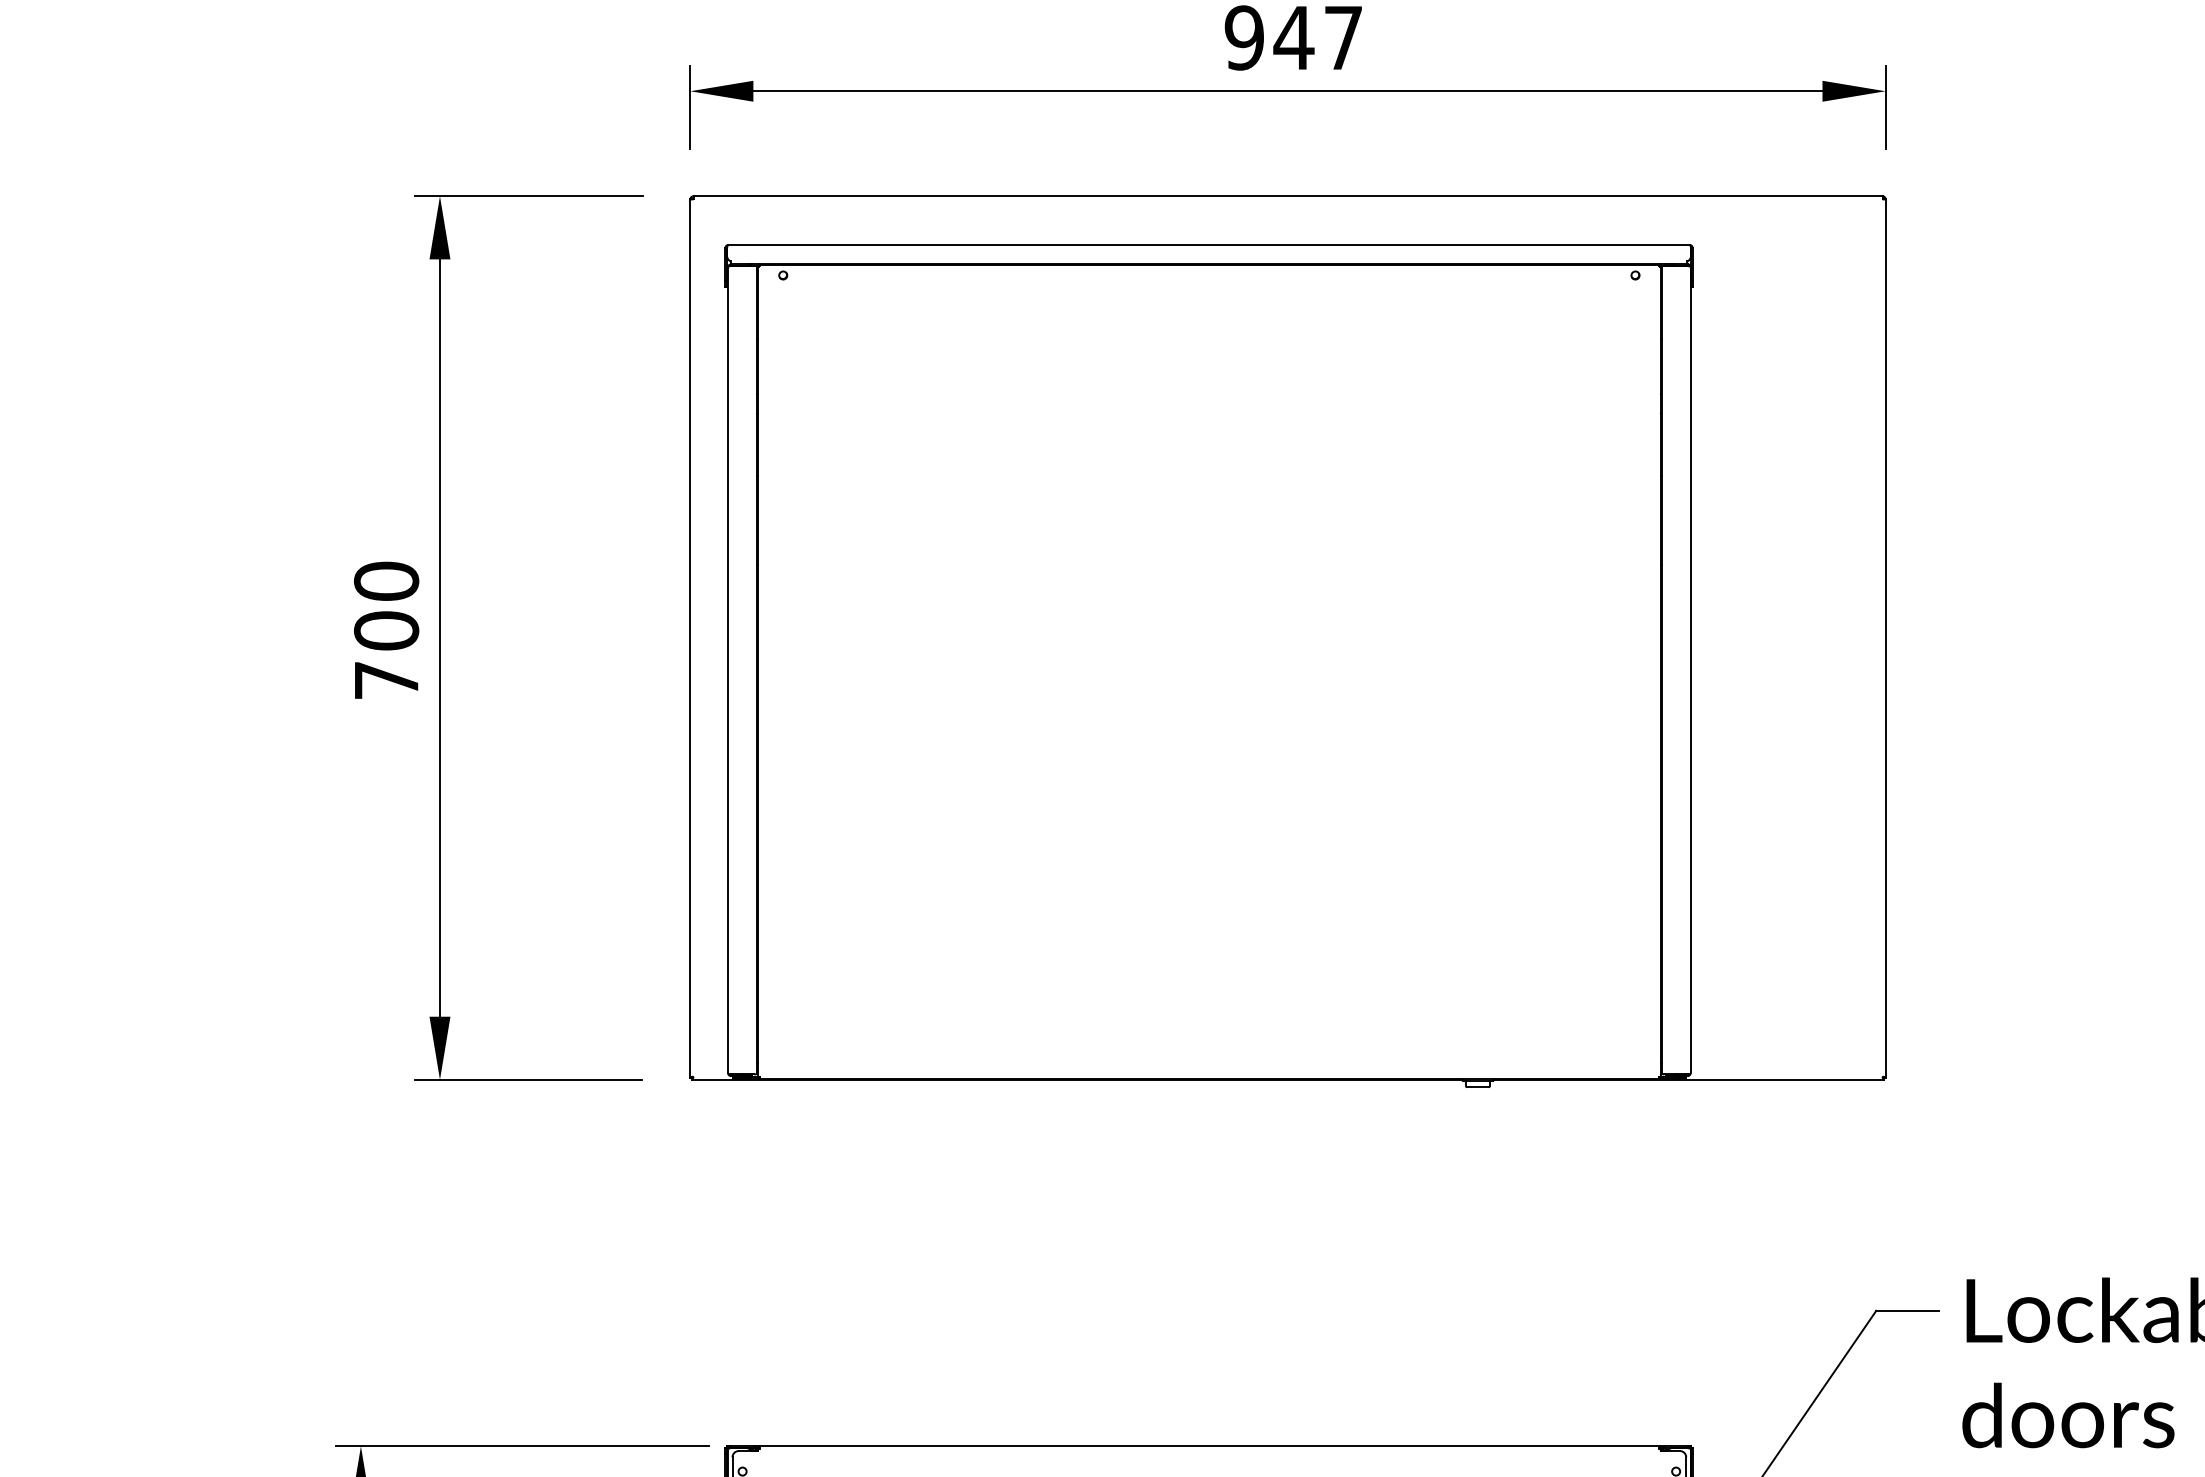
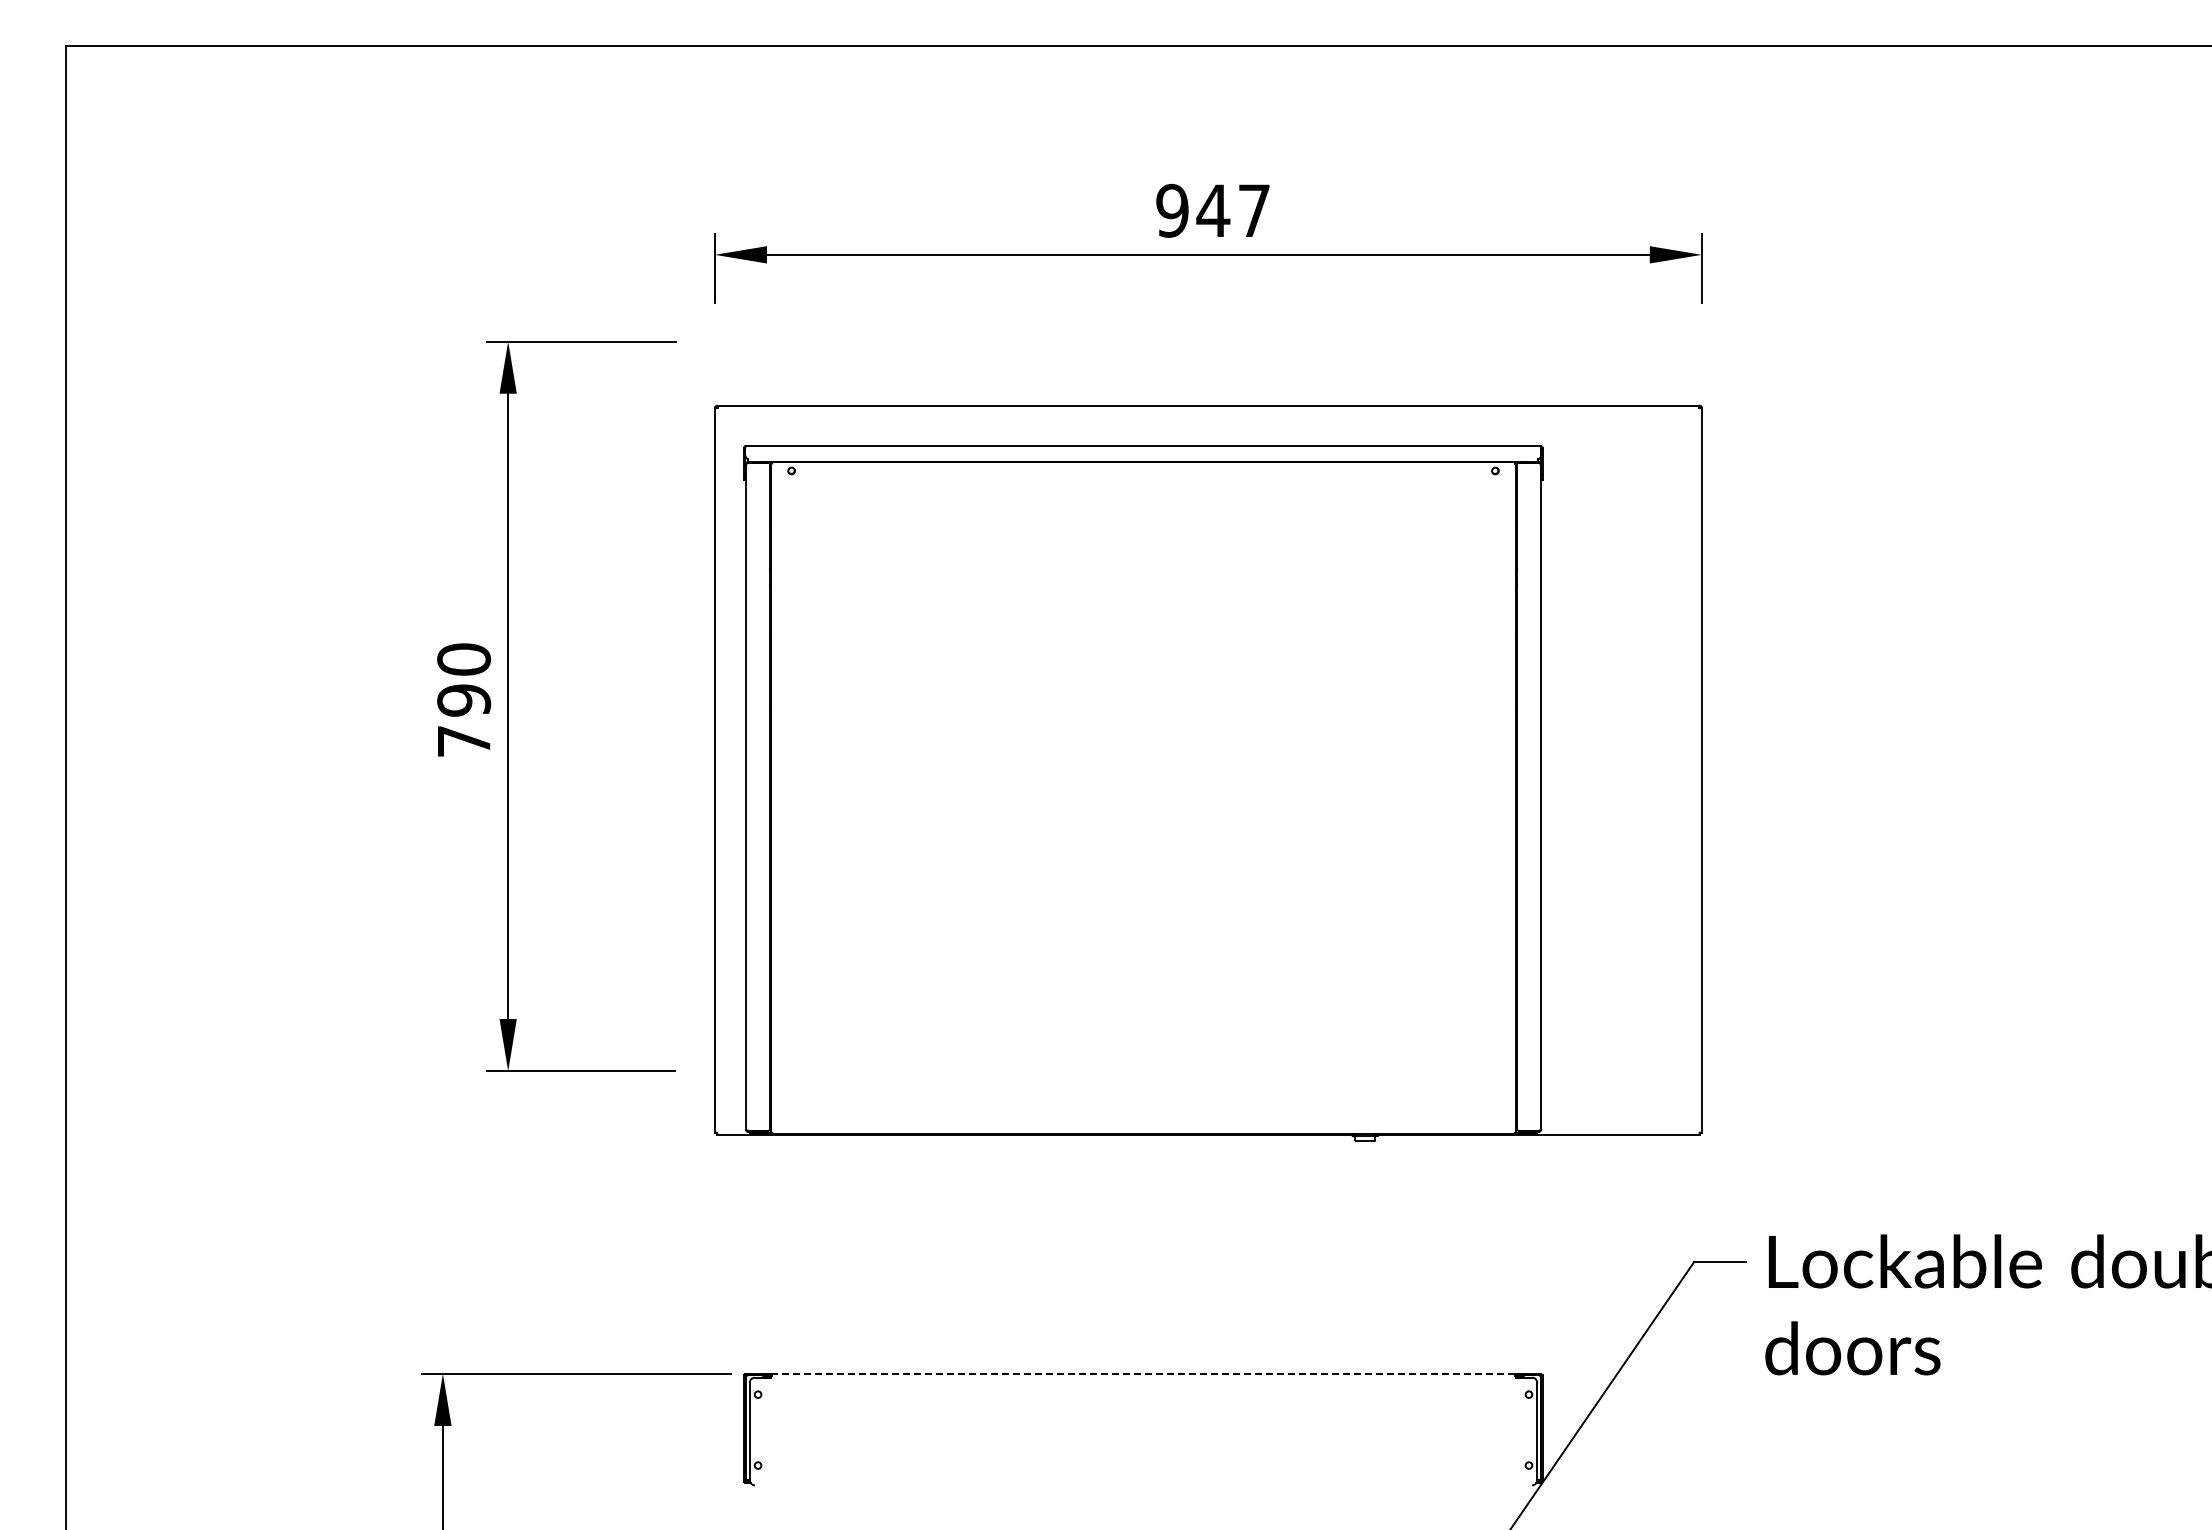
text: (387, 630) -> (464, 700), 700 -> 790
part: (1288, 641) -> (1208, 773), moved
line: (1209, 1445) -> (1143, 1373), solid -> dashed

